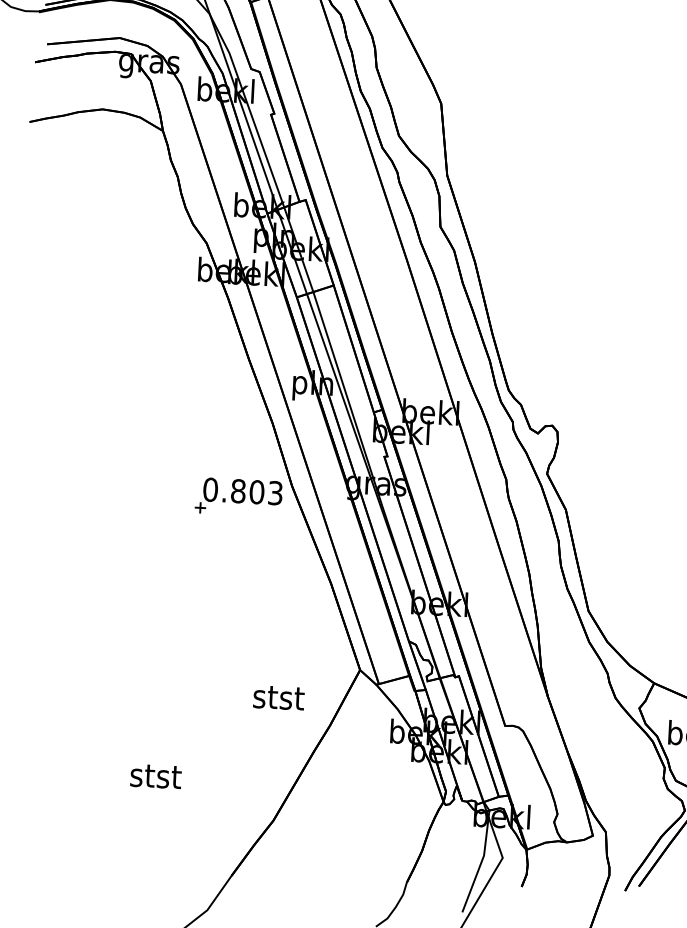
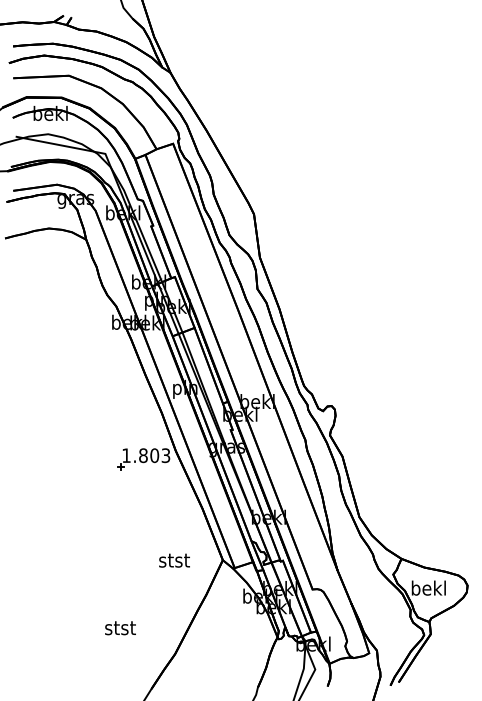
text: (210, 489) -> (126, 455), 0.803 -> 1.803
text: (278, 697) -> (174, 560), moved
text: (155, 776) -> (120, 628), moved

